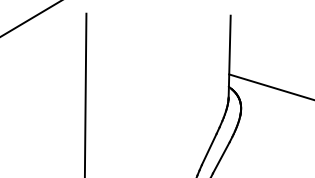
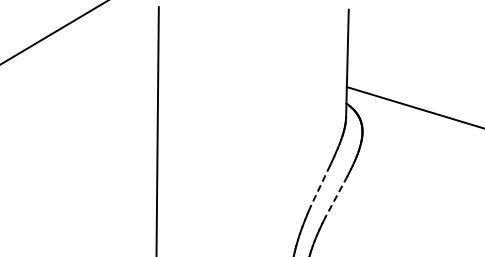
line: (209, 149) -> (320, 185), solid -> dashed
line: (221, 158) -> (336, 197), solid -> dashed

